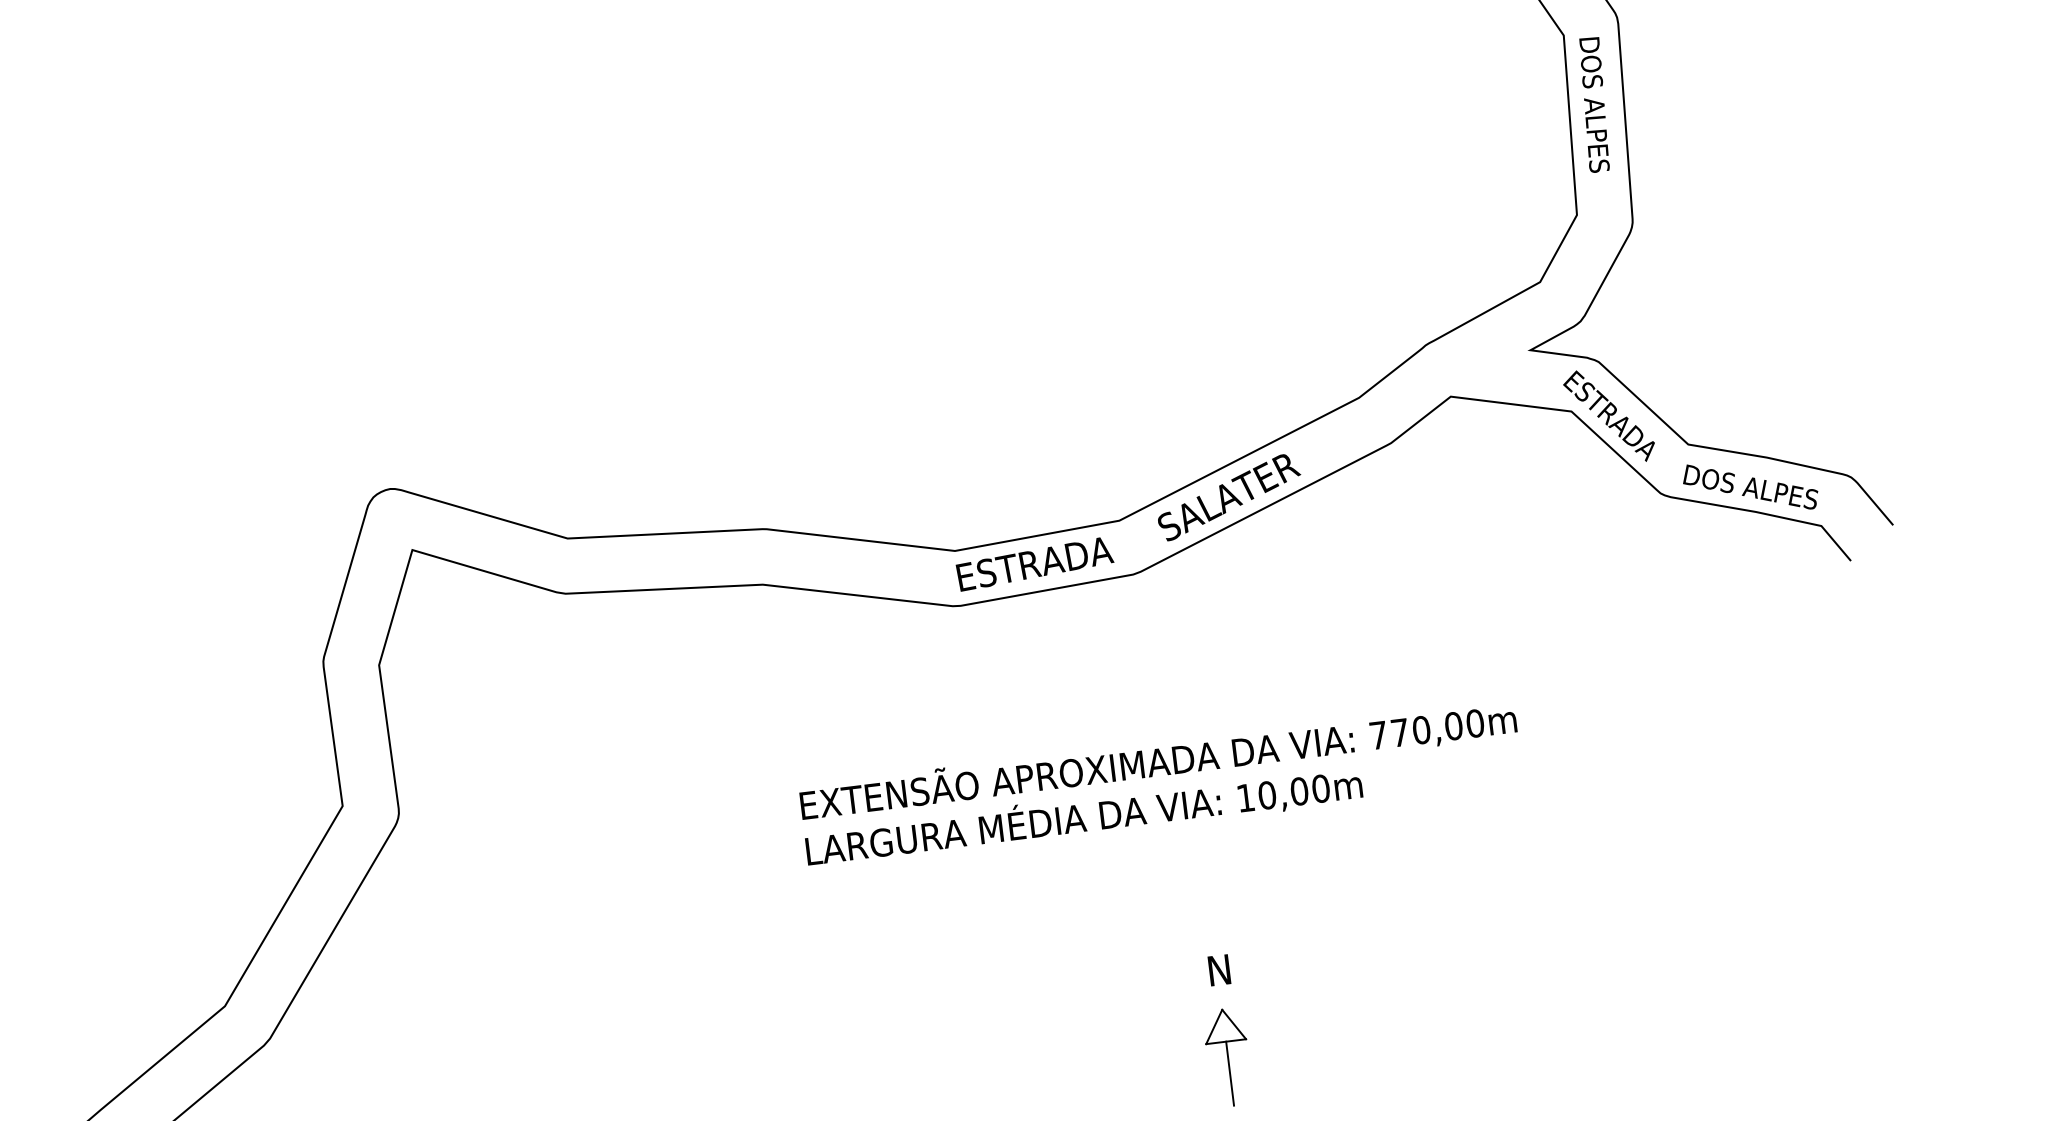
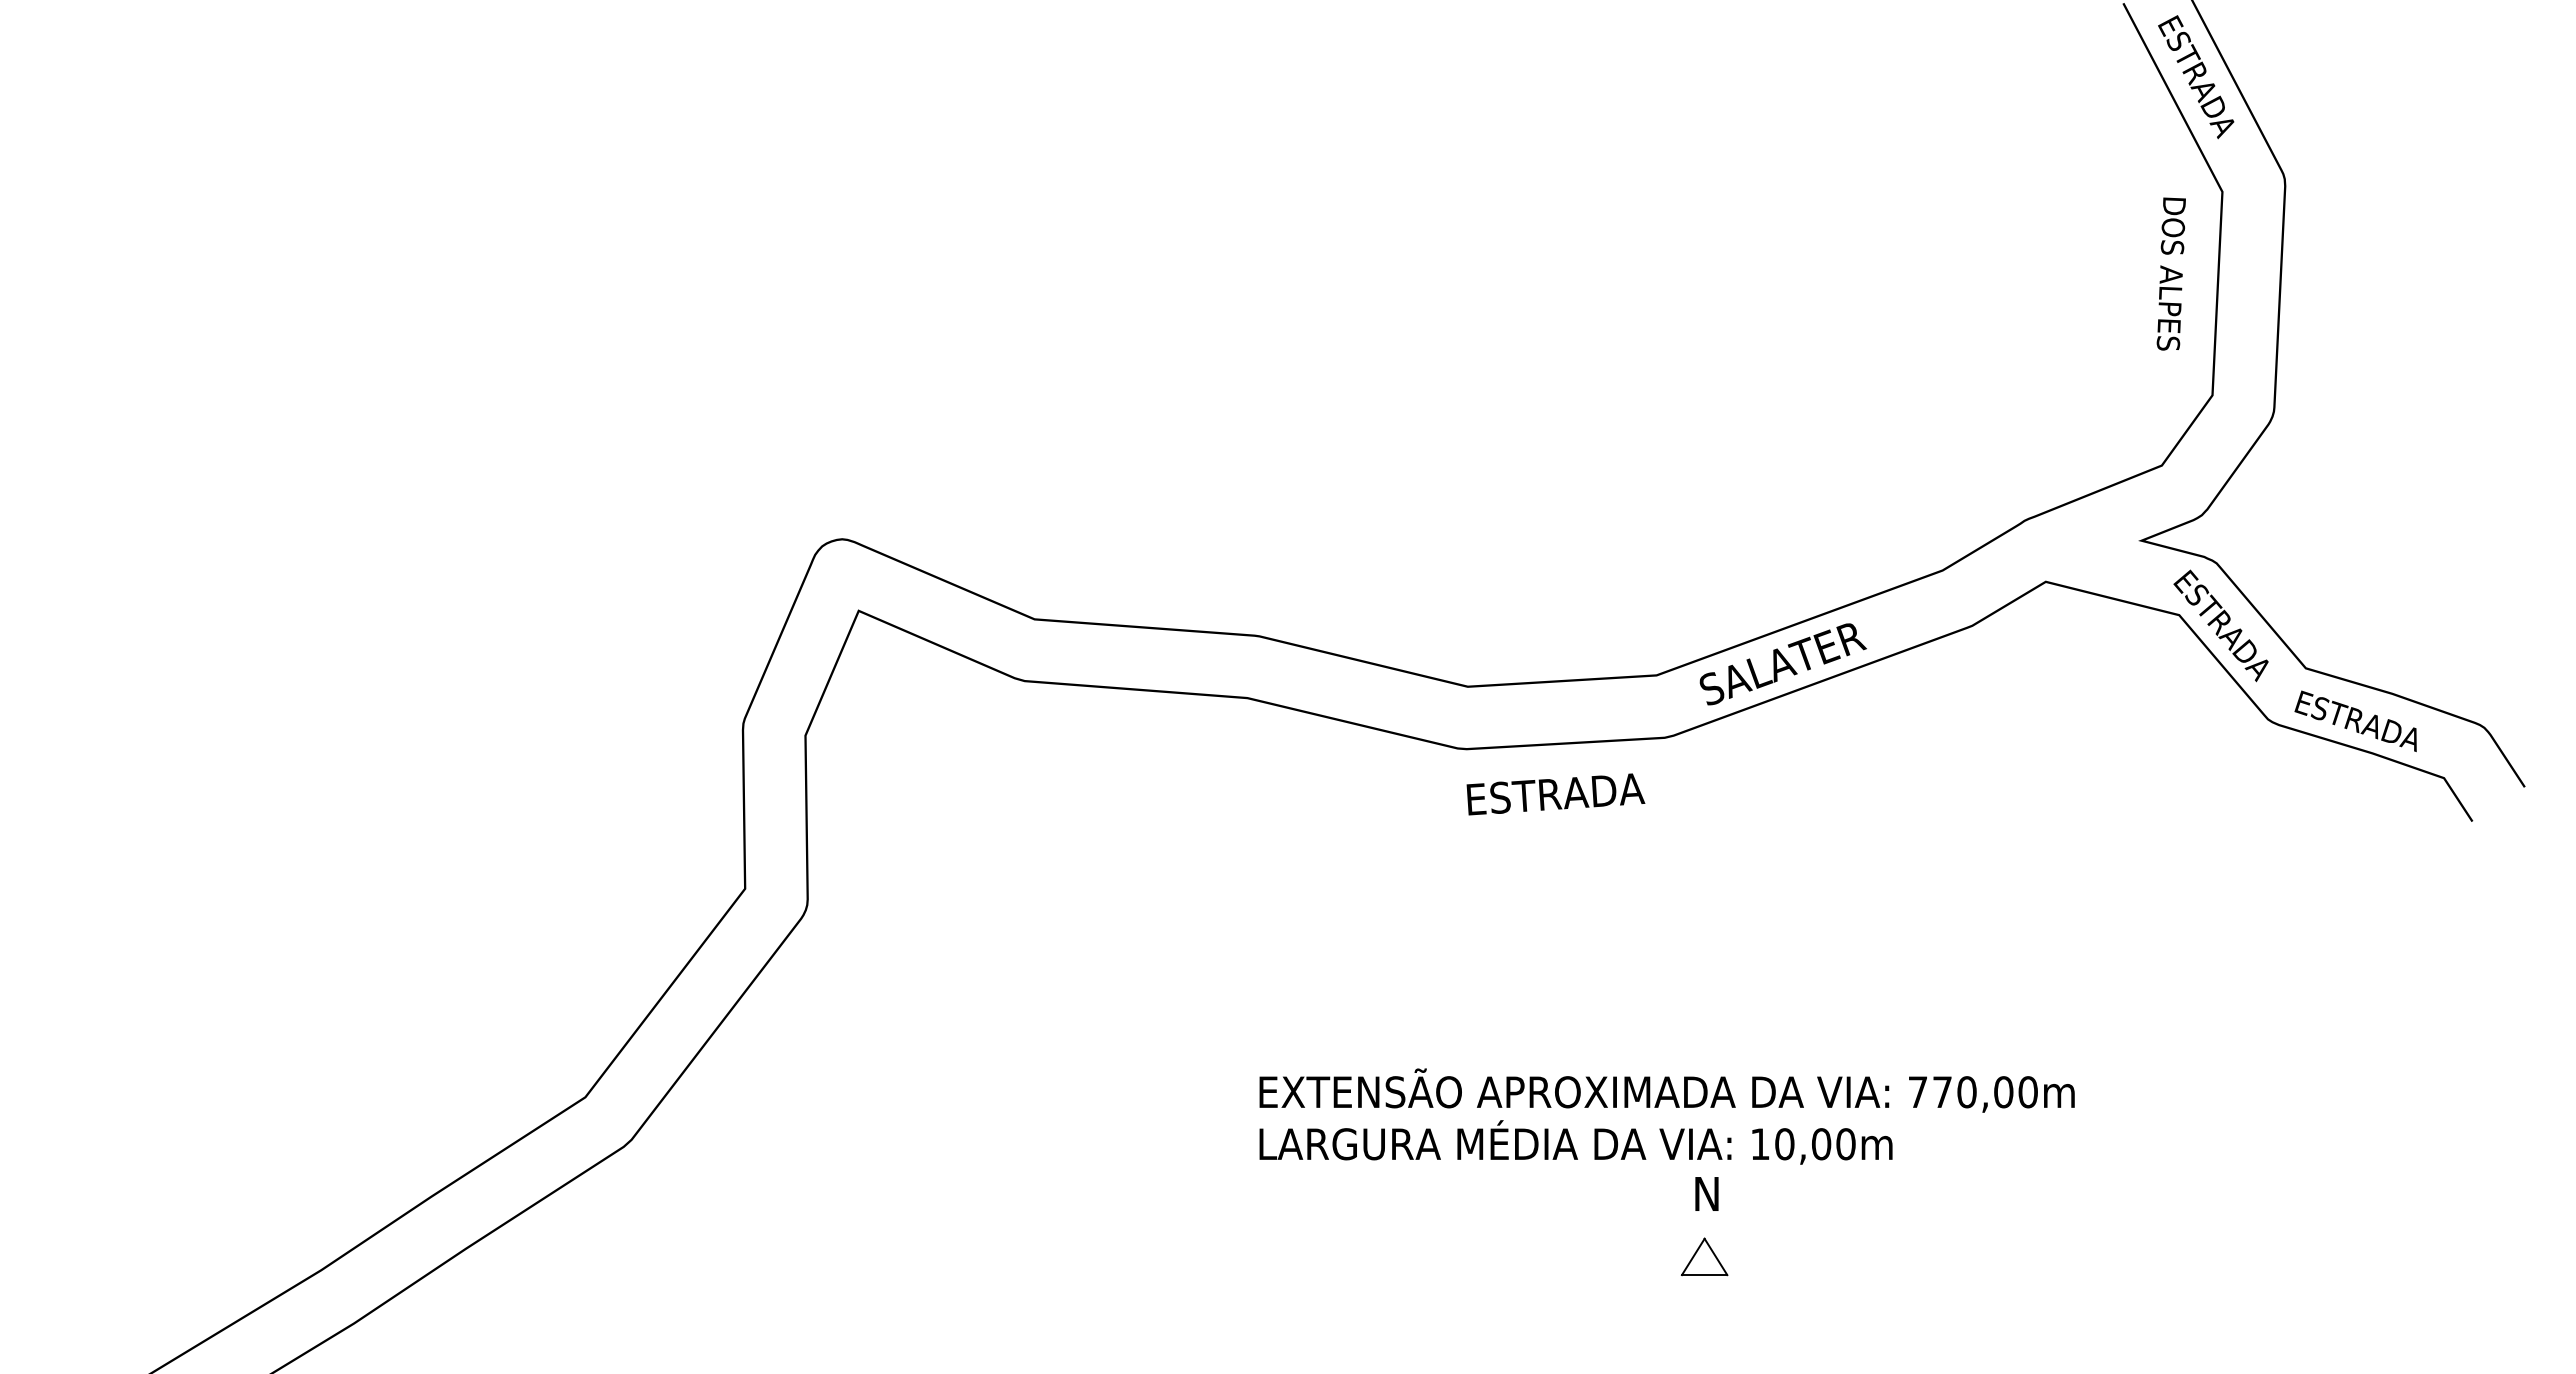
text: (1593, 104) -> (2170, 273), moved
text: (1752, 487) -> (2372, 725), DOS ALPES -> ESTRADA
text: (1034, 564) -> (1555, 794), moved
text: (1160, 783) -> (1666, 1116), moved
line: (1229, 1073) -> (1704, 1311), removed

